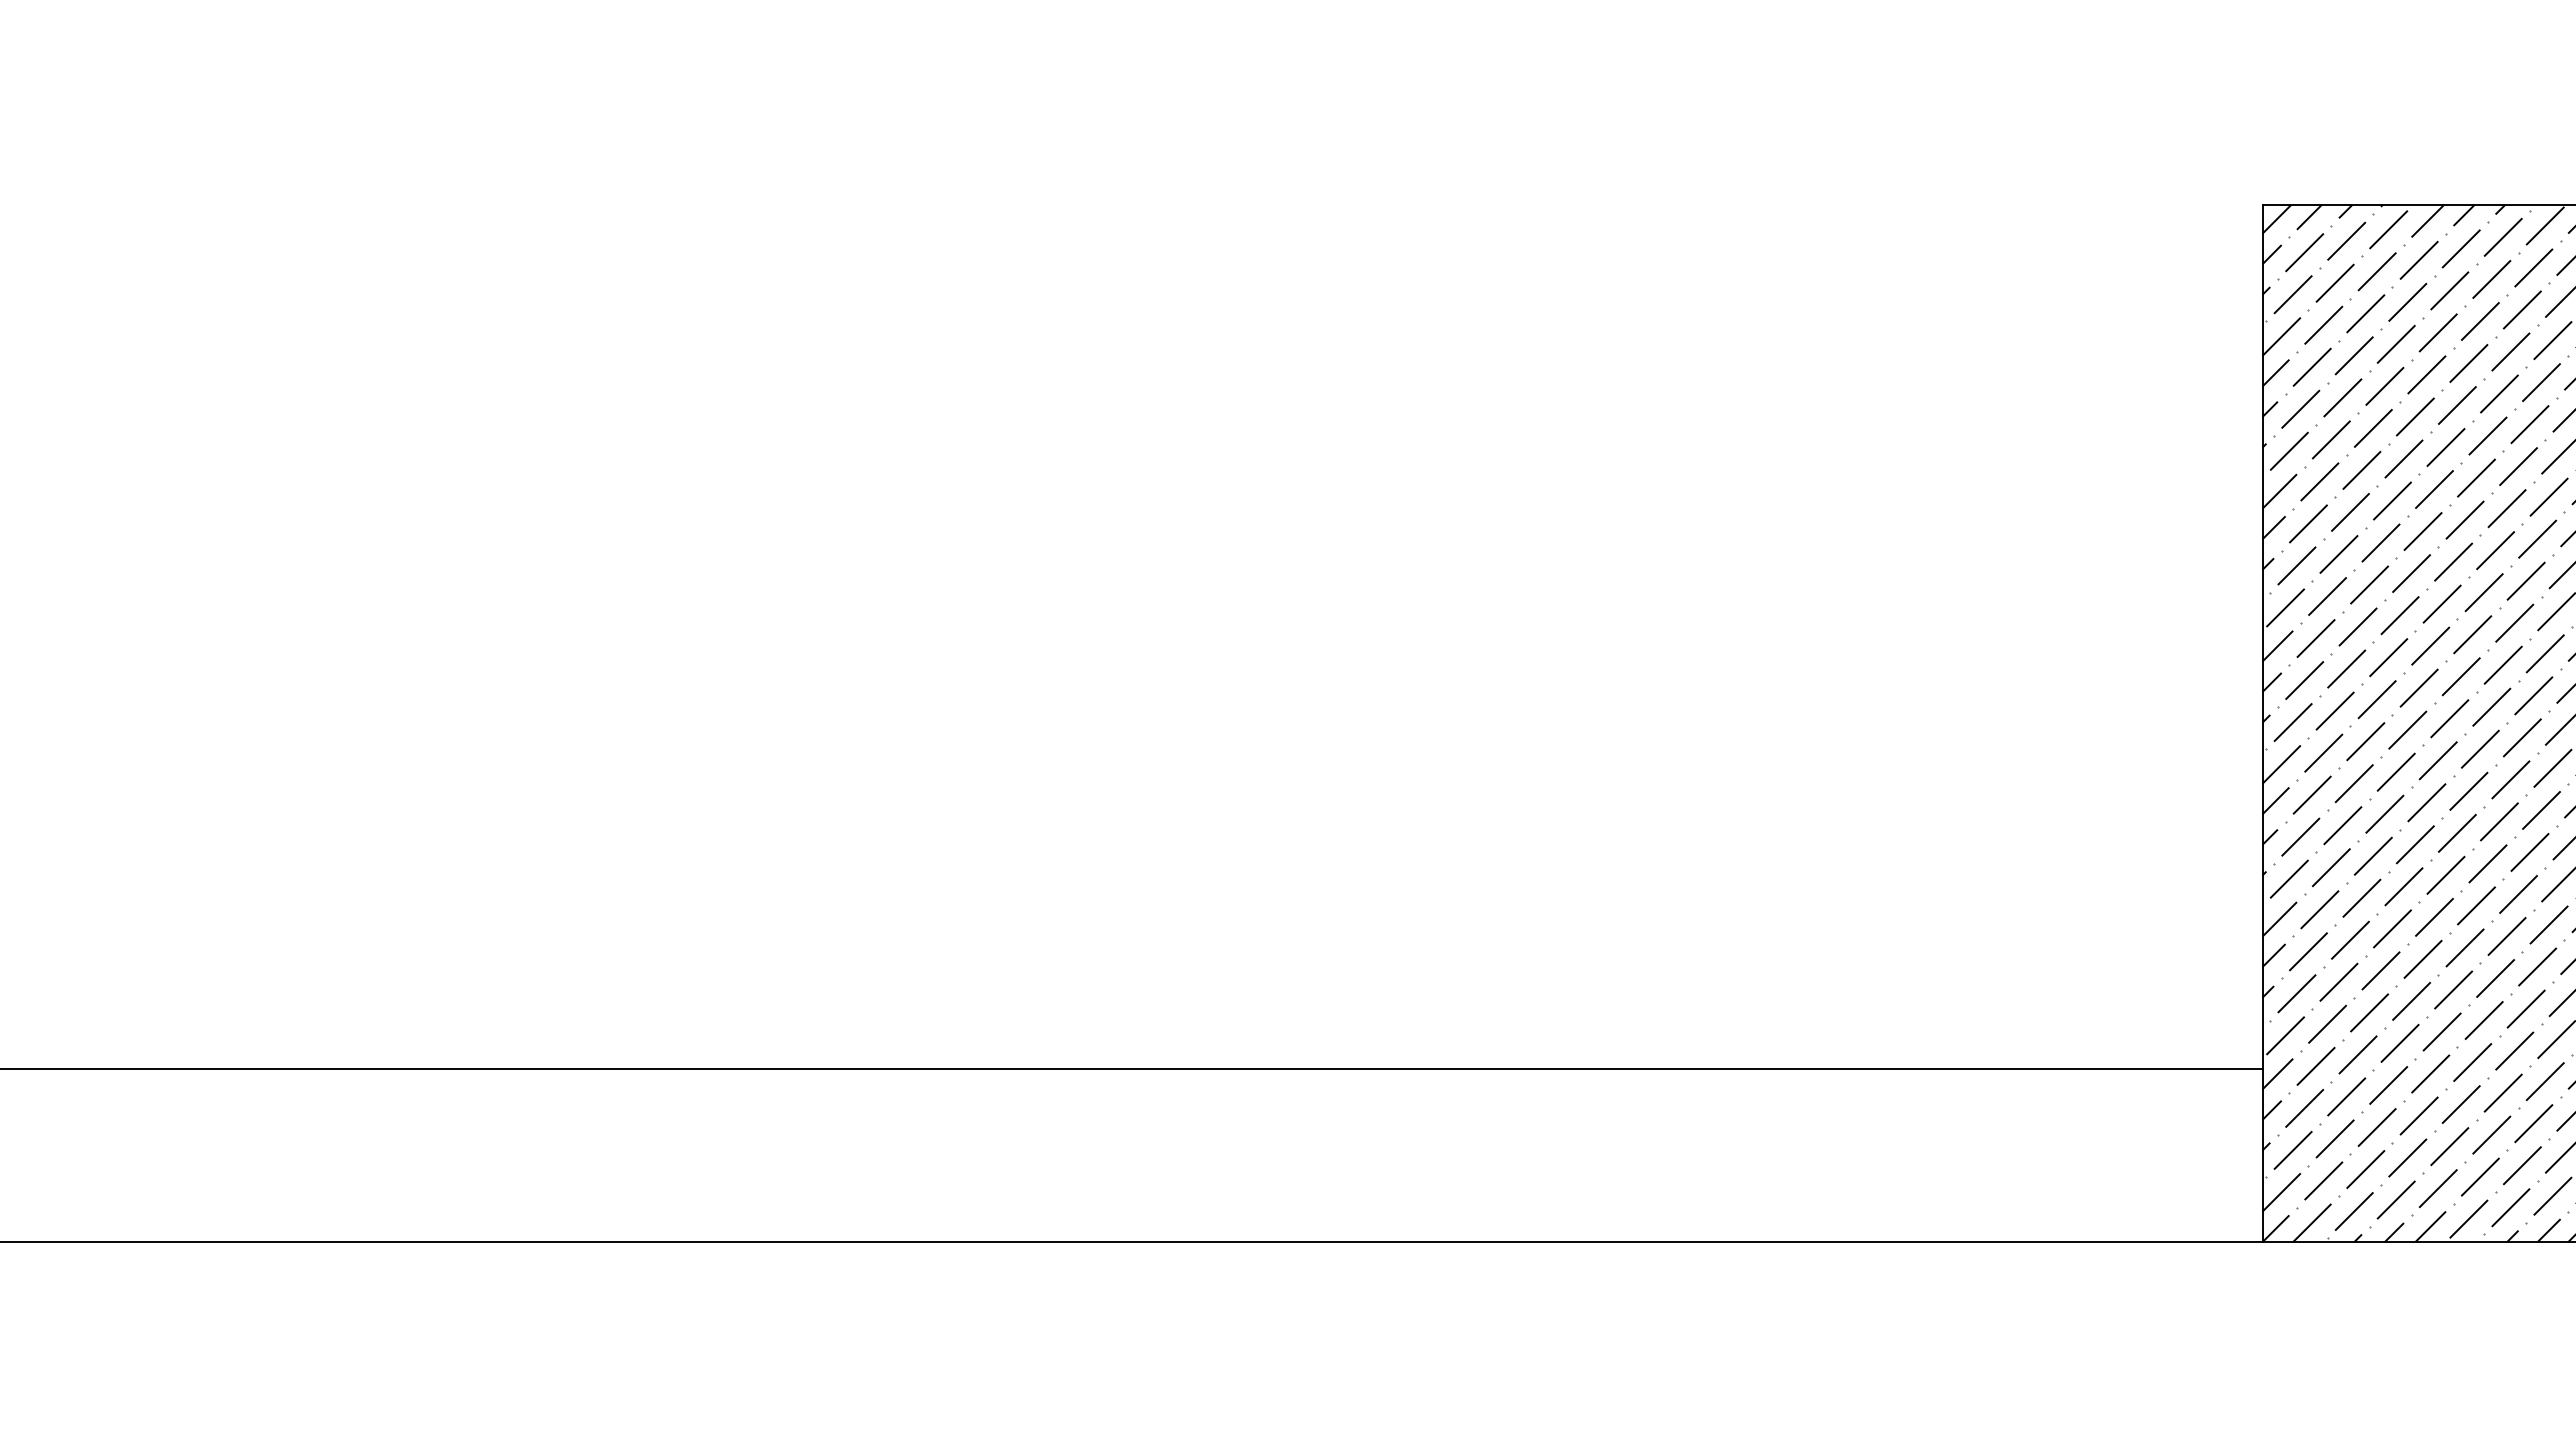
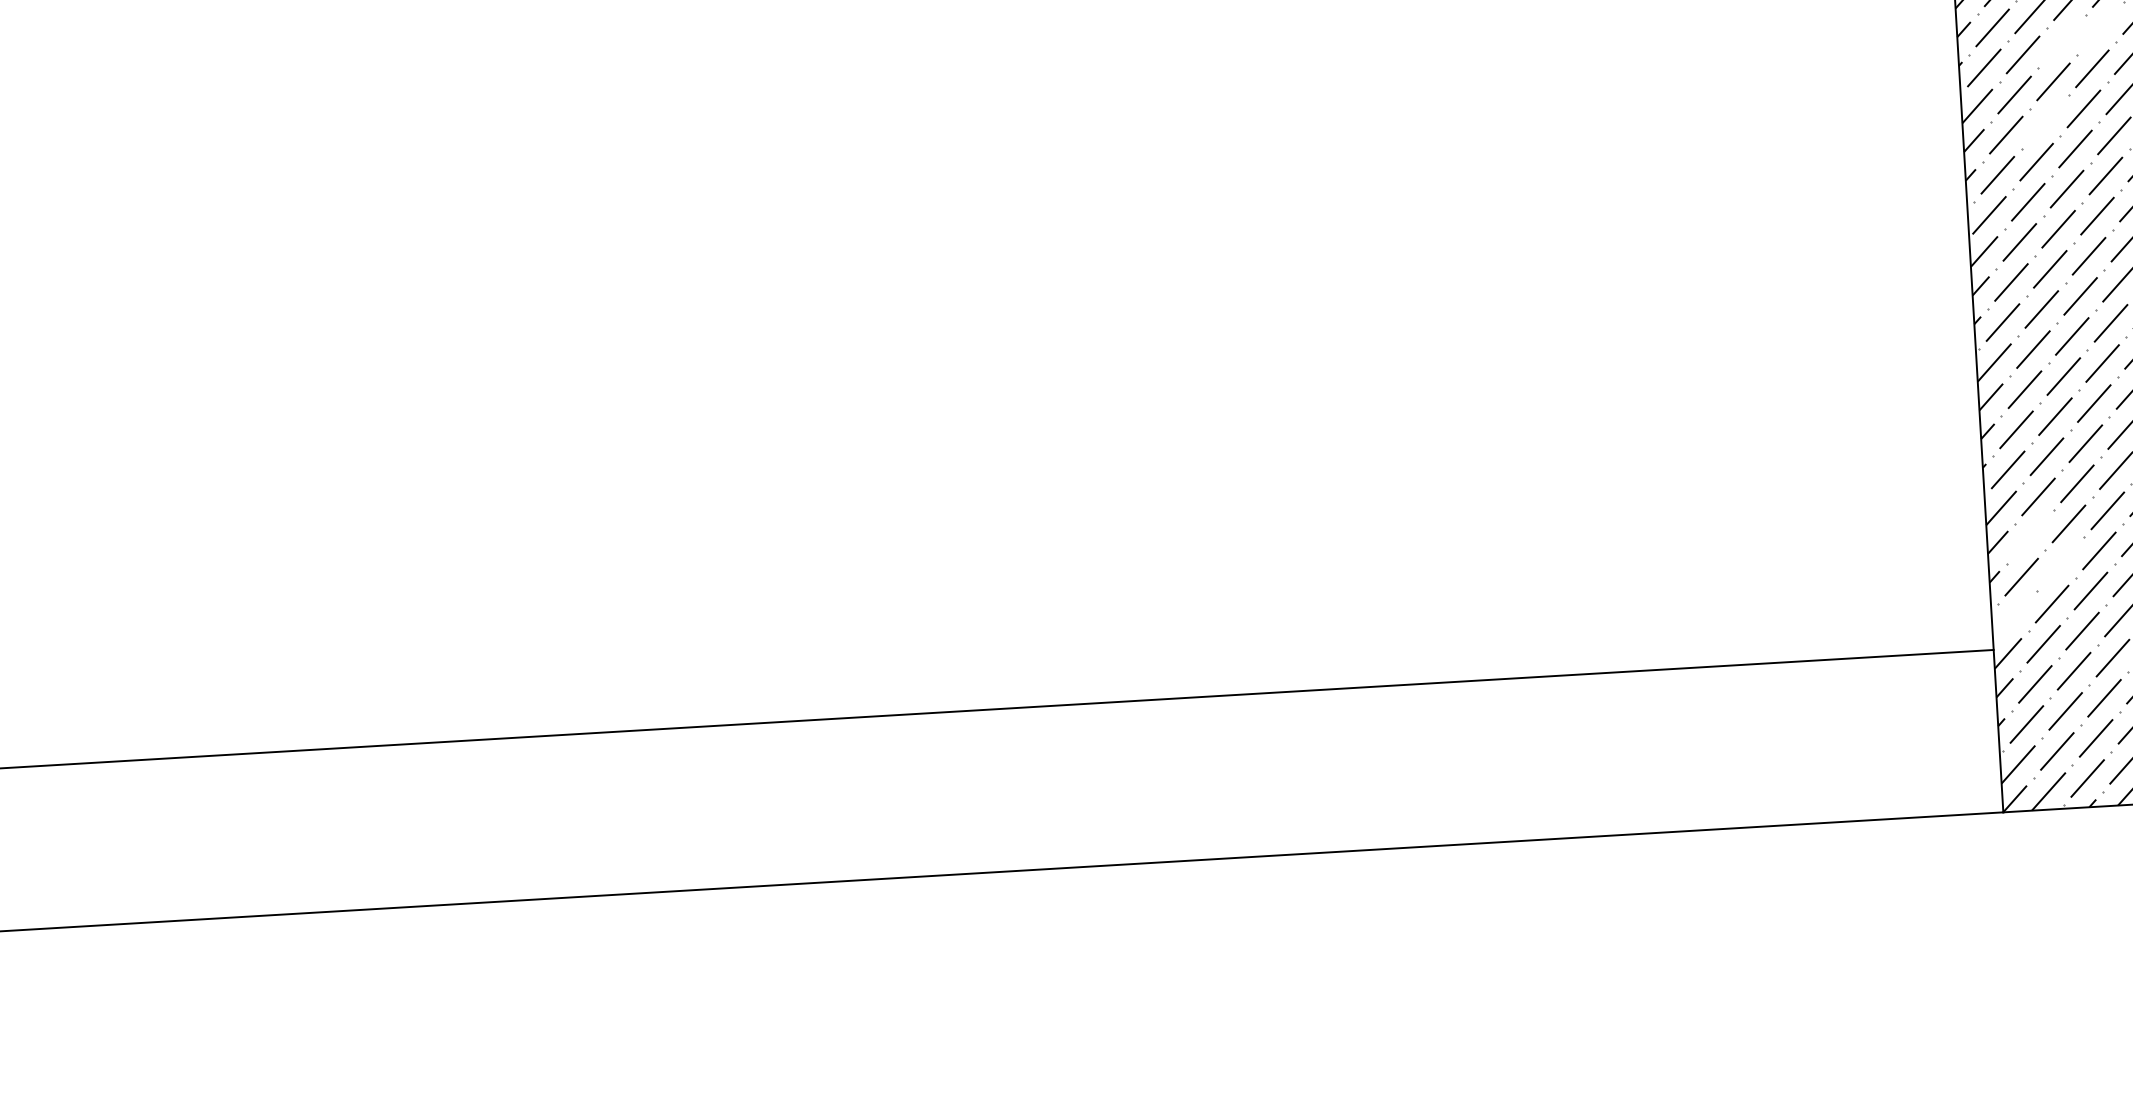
line: (2415, 416) -> (2100, 28), removed
line: (2373, 428) -> (2062, 41), removed
line: (2350, 512) -> (2045, 122), removed
line: (2308, 951) -> (2030, 536), removed
line: (2338, 982) -> (2060, 564), removed
line: (2285, 1035) -> (2013, 616), removed

